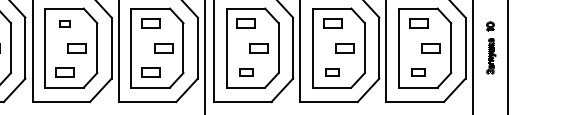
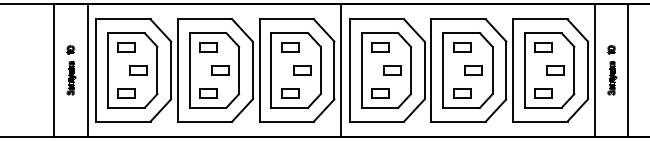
part: (64, 23) -> (208, 47), size x1.67
part: (246, 72) -> (380, 93), size x1.43
part: (333, 72) -> (462, 93), size x1.43
part: (418, 72) -> (543, 93), size x1.43

